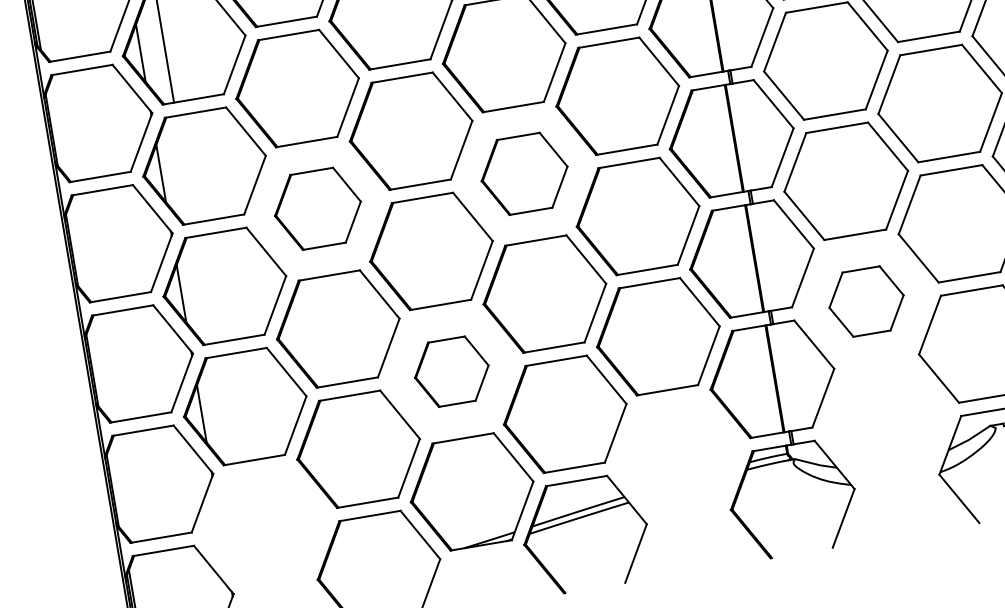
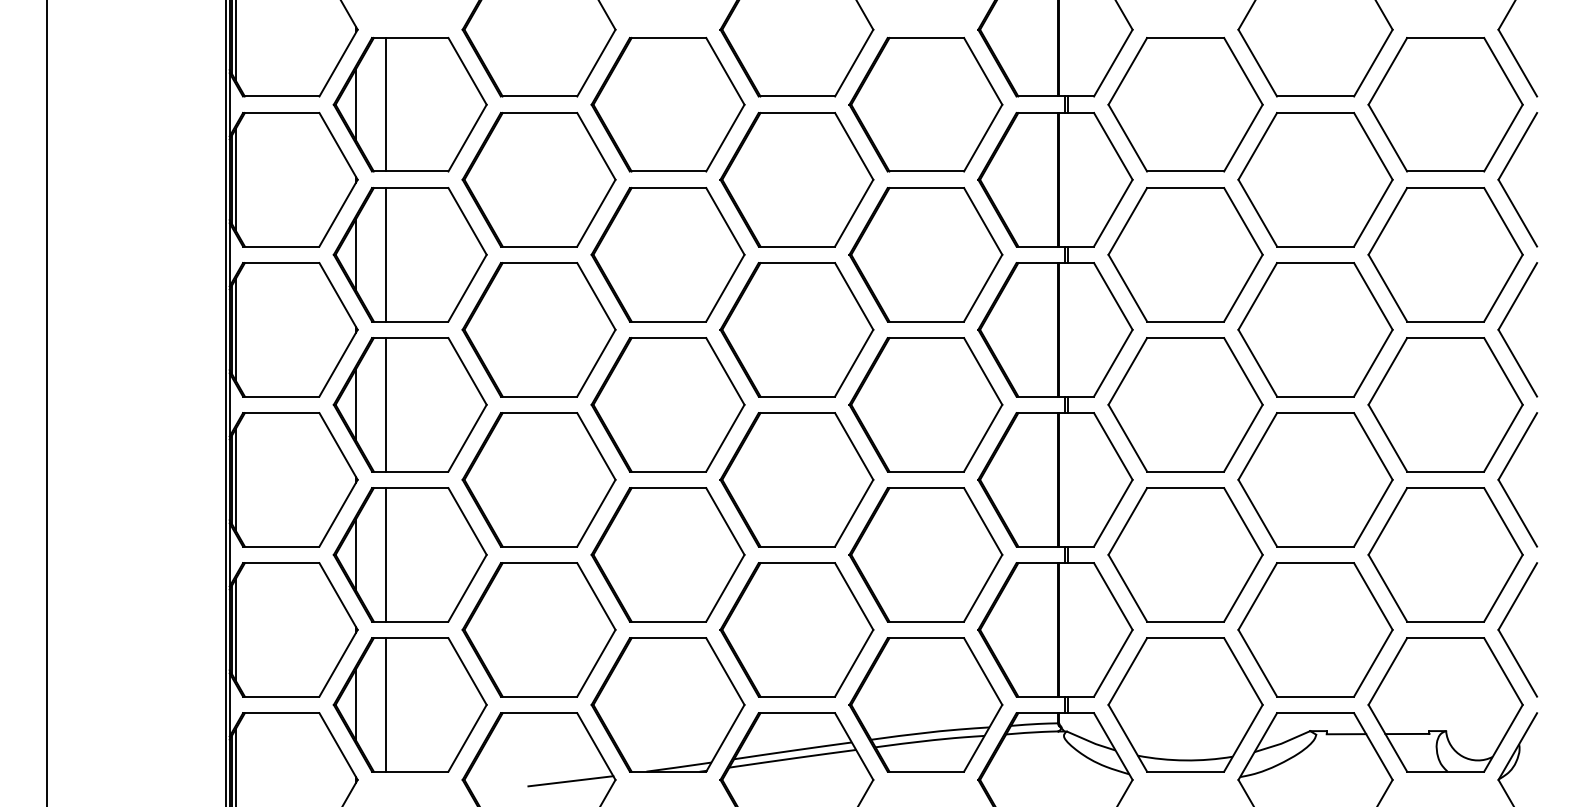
line: (54, 129) -> (235, 179), added
line: (185, 169) -> (386, 254), added
part: (524, 173) -> (796, 329), size x1.43
part: (317, 208) -> (538, 329), size x1.43
line: (74, 249) -> (235, 329), added
line: (205, 289) -> (386, 404), added
part: (866, 301) -> (1185, 554), size x1.67
line: (94, 369) -> (235, 479), added
part: (451, 371) -> (667, 554), size x1.67
line: (226, 409) -> (386, 554), added
part: (886, 421) -> (1185, 704), added
part: (678, 456) -> (925, 704), added
line: (115, 490) -> (235, 629), added
part: (264, 526) -> (409, 704), added
line: (404, 566) -> (570, 781), added

